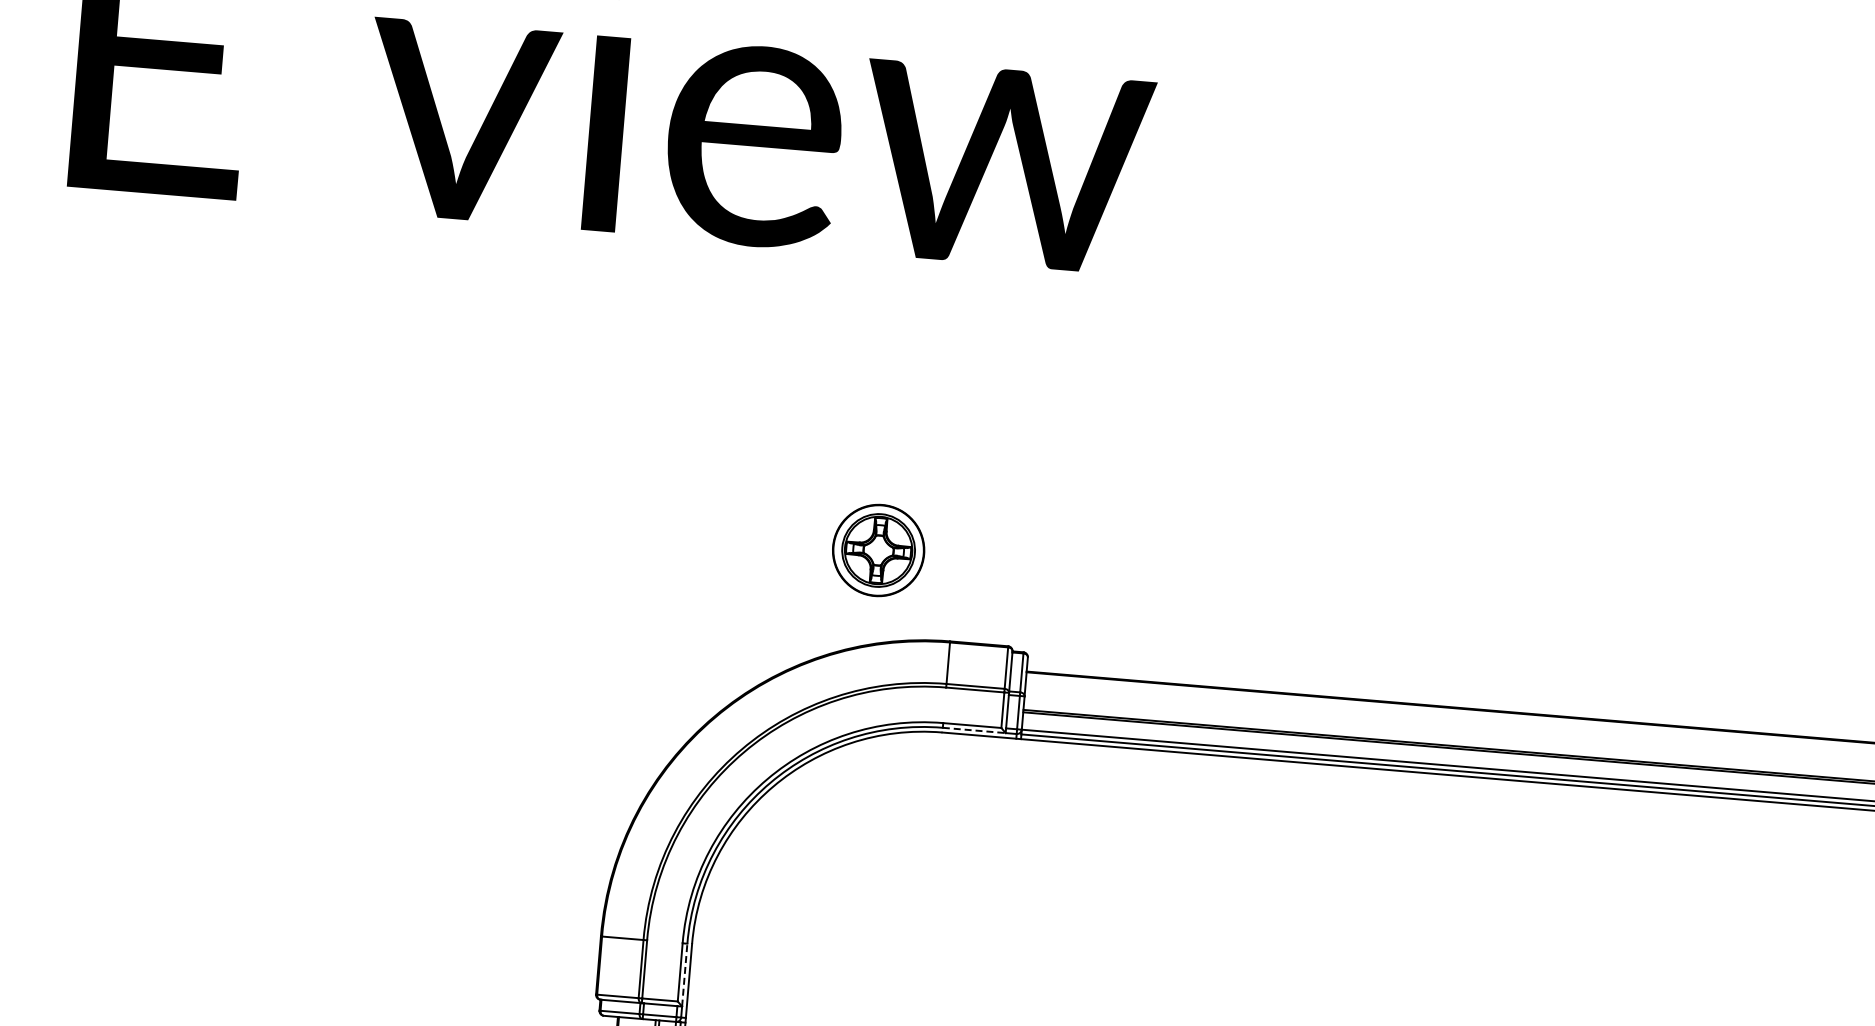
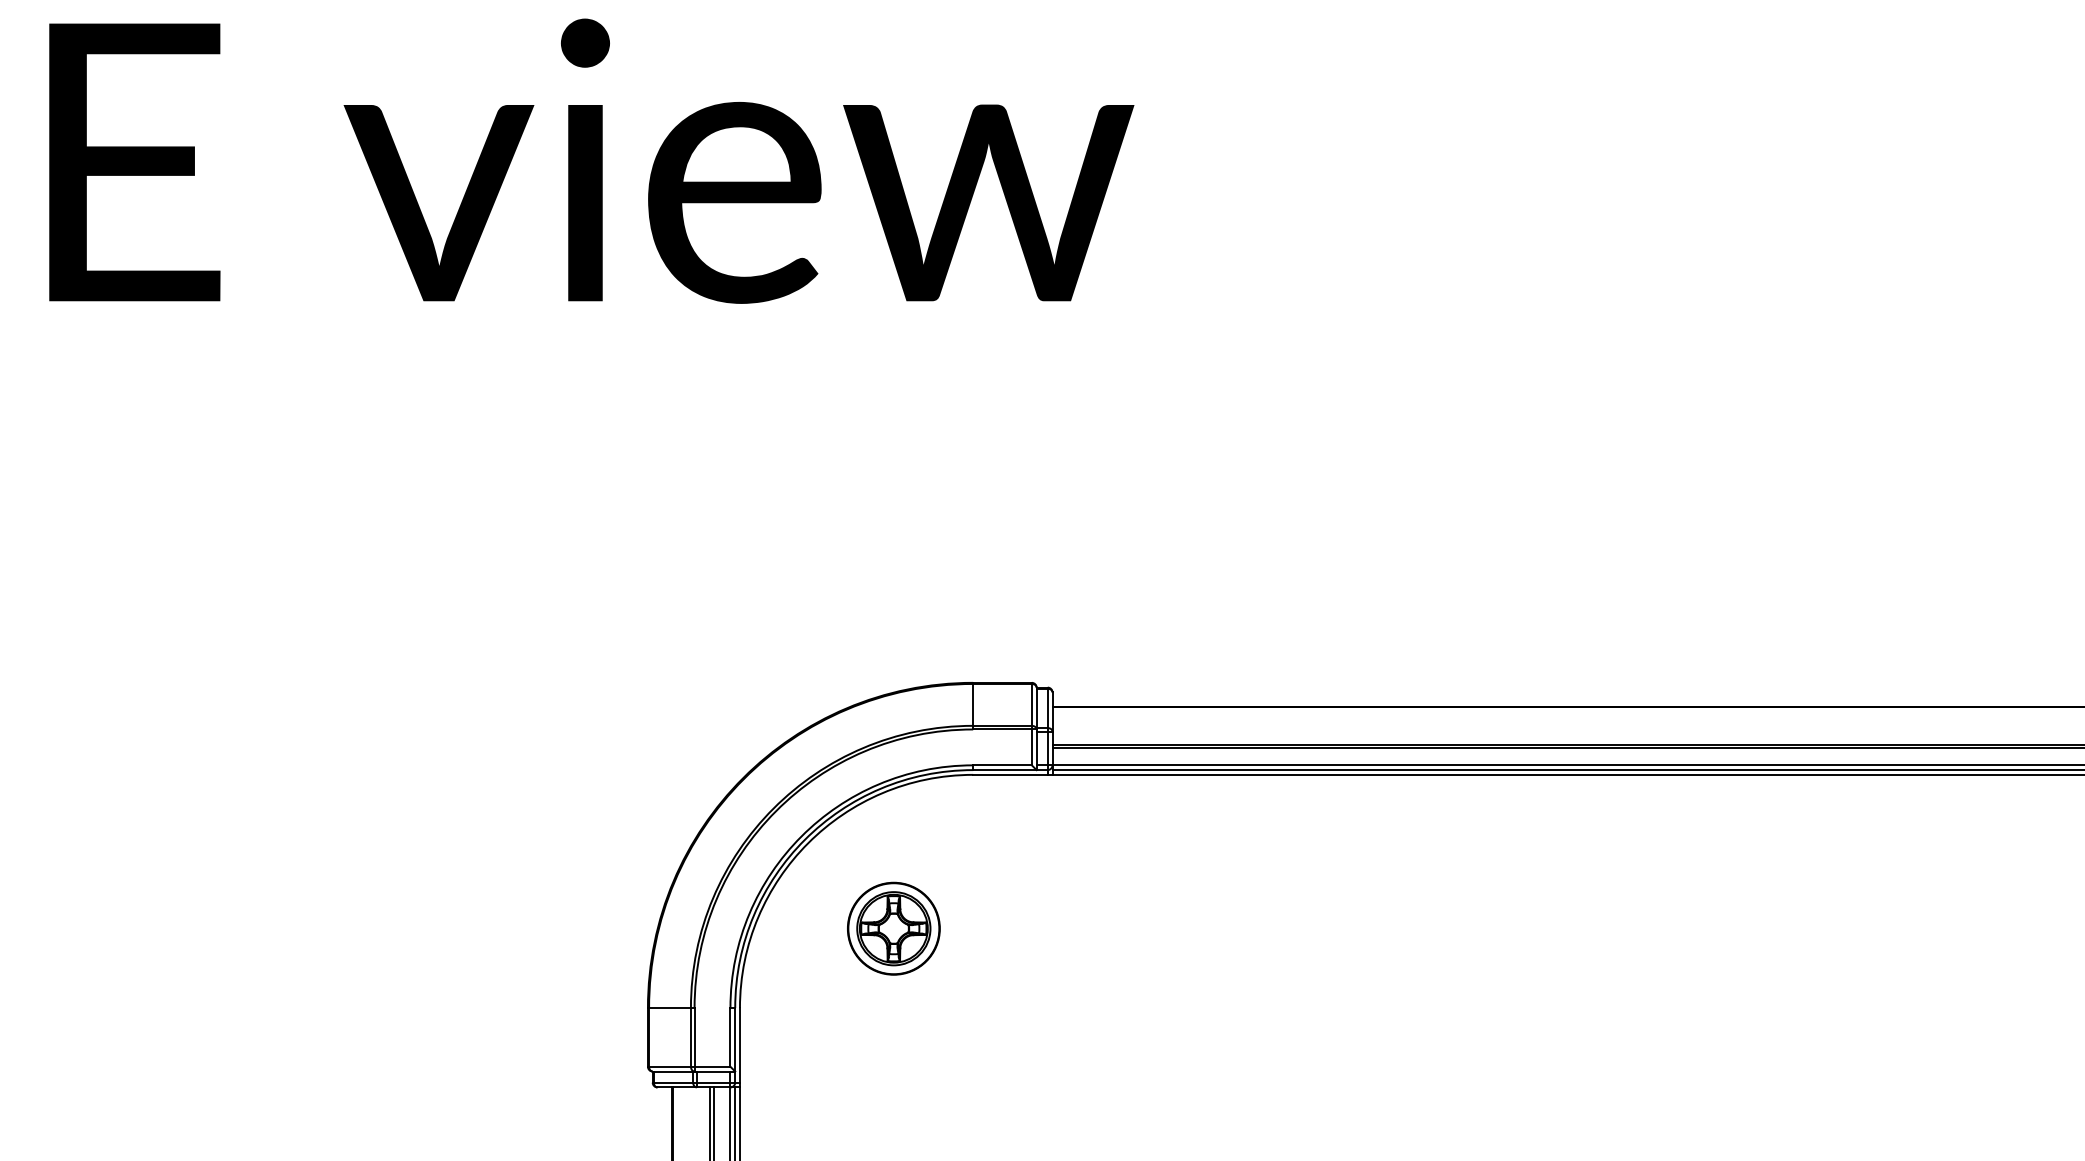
part: (878, 550) -> (893, 928), moved
line: (973, 730) -> (1004, 770), dashed -> solid
line: (685, 974) -> (735, 1039), dashed -> solid

